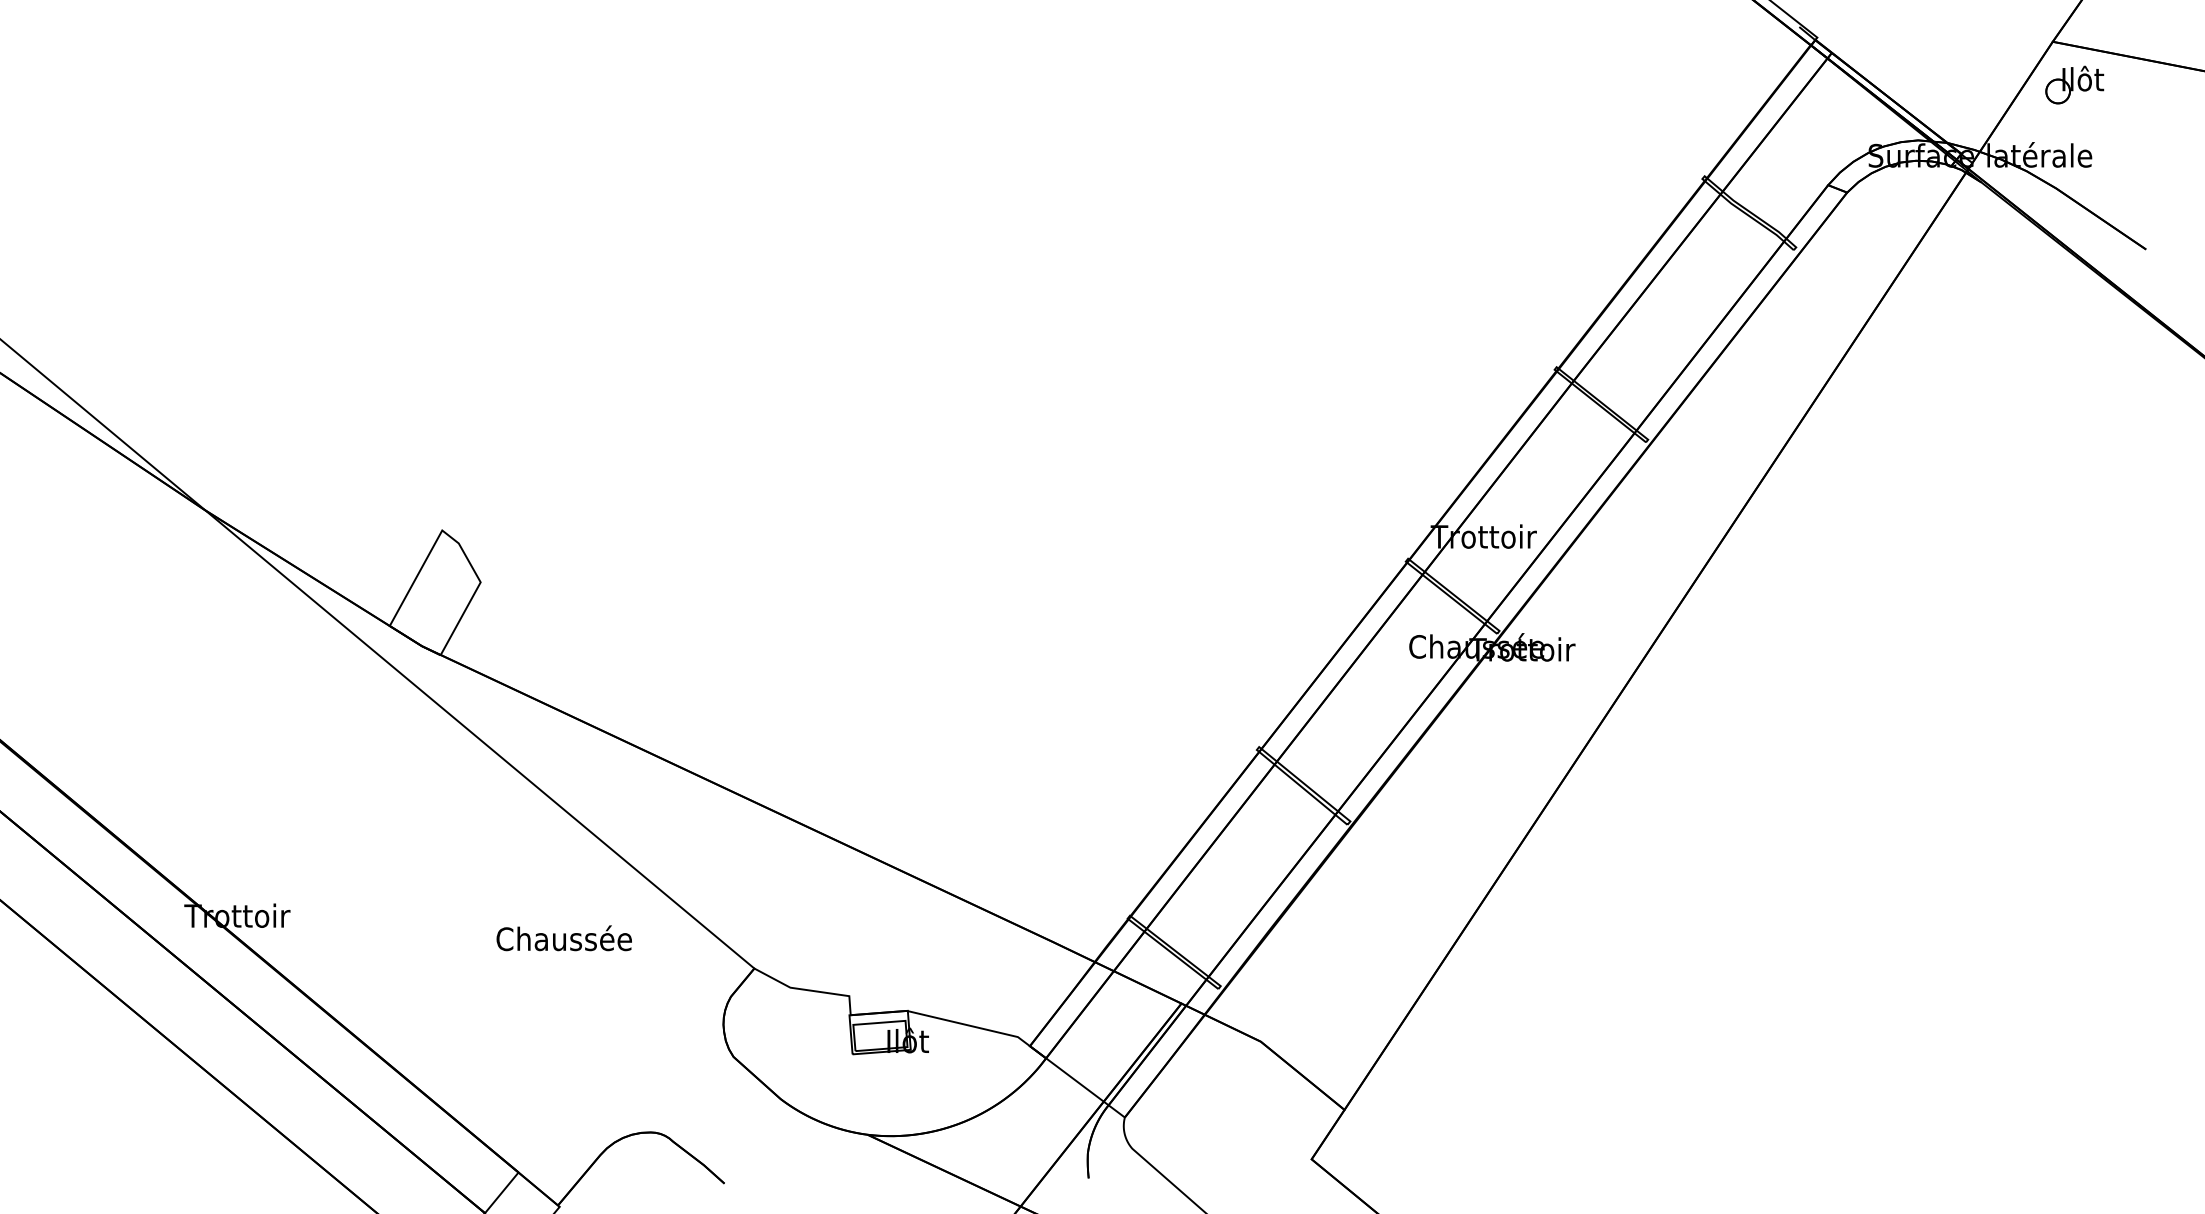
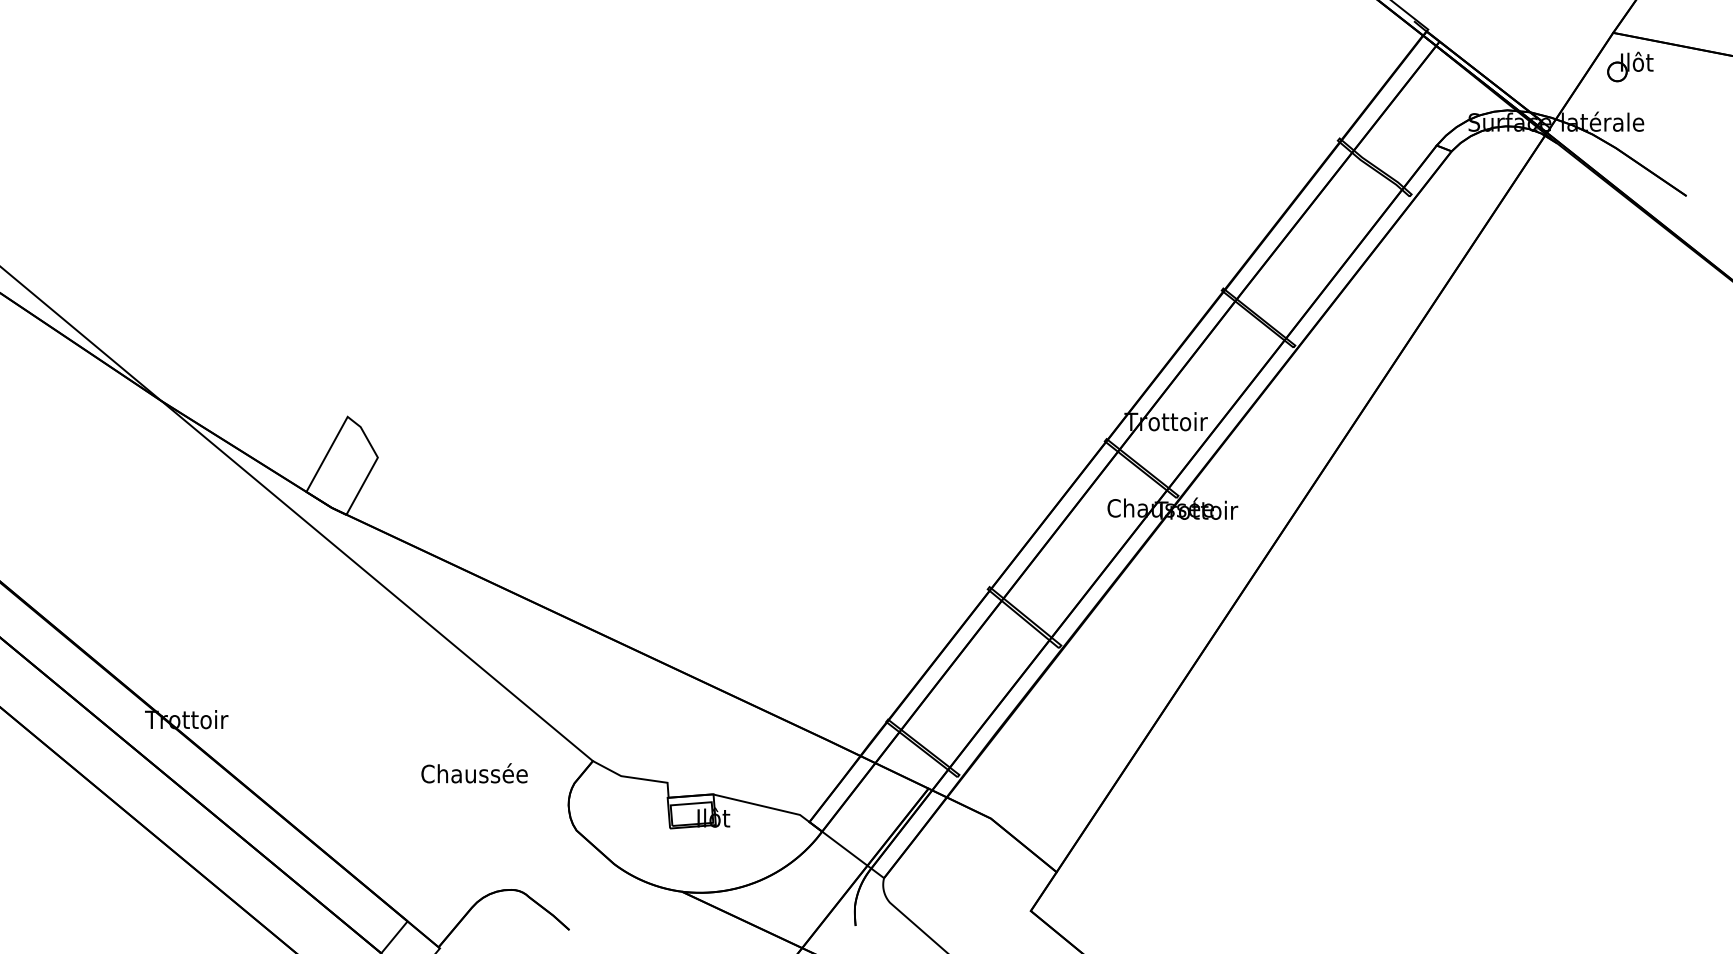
text: (564, 938) -> (474, 773), moved

